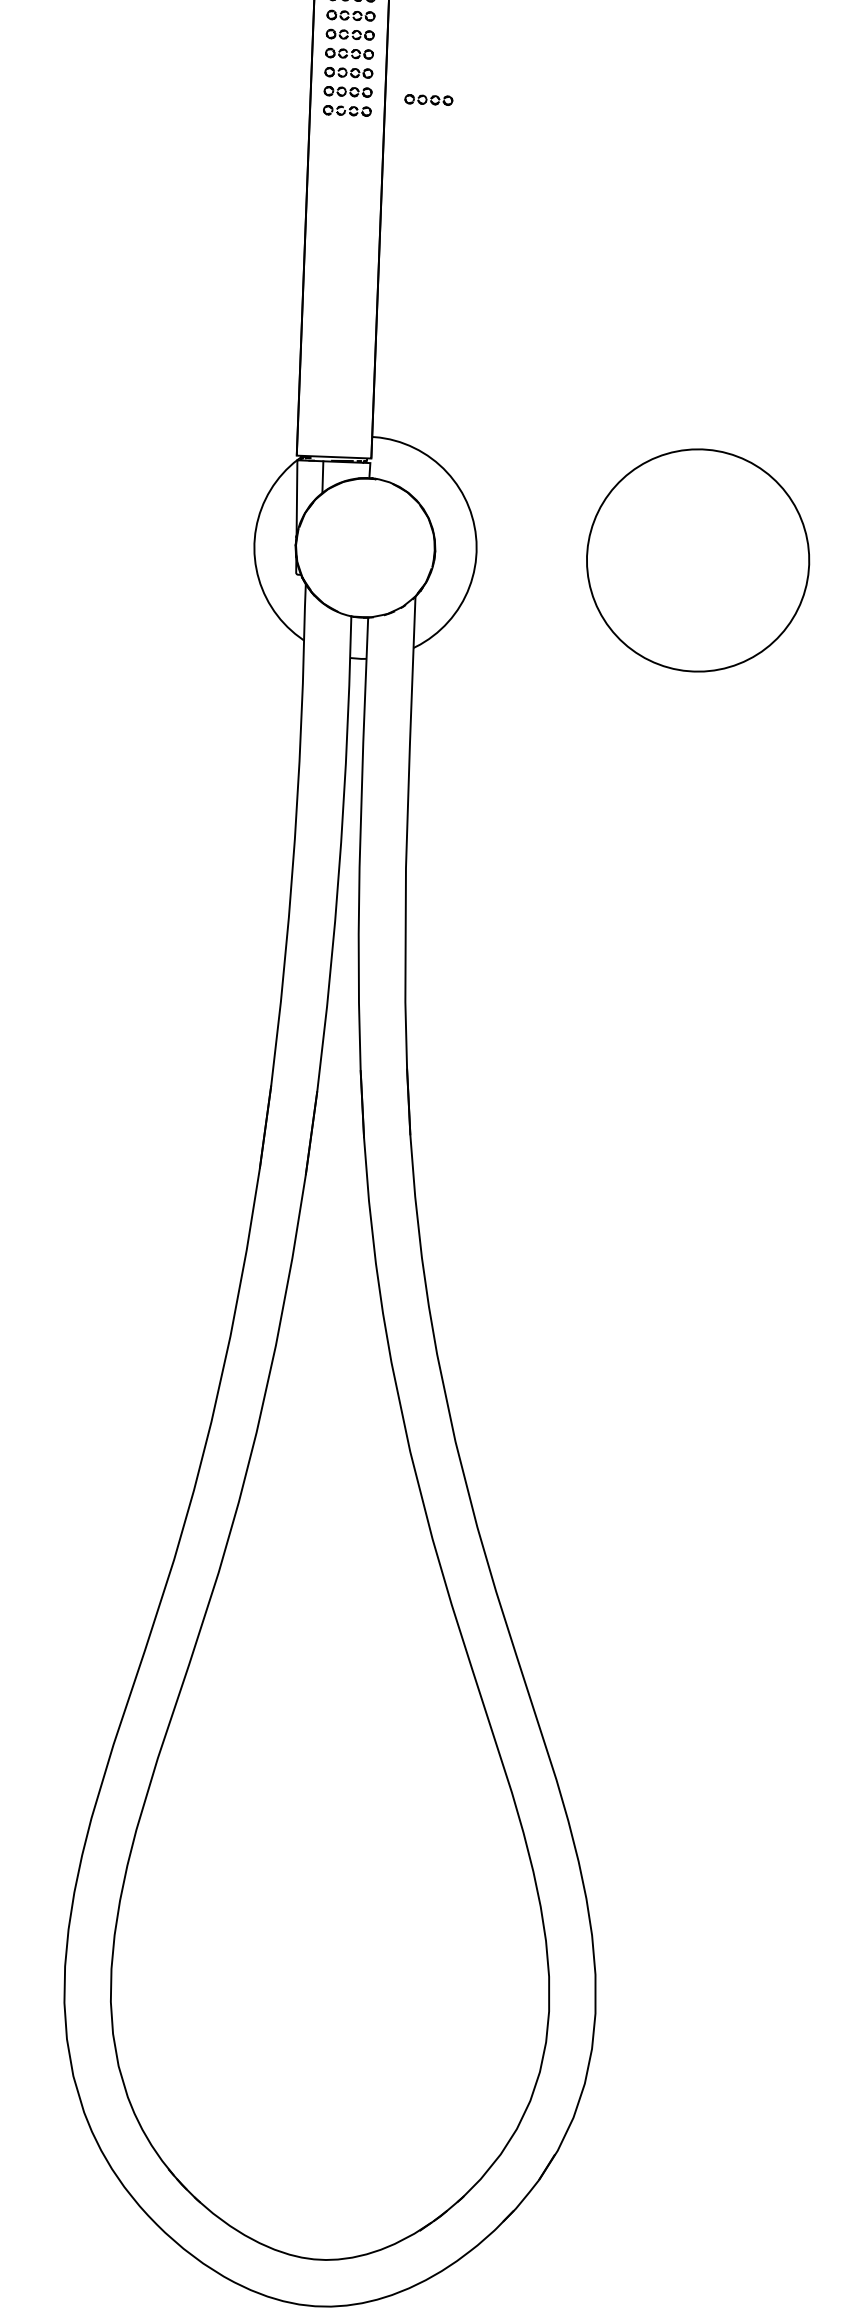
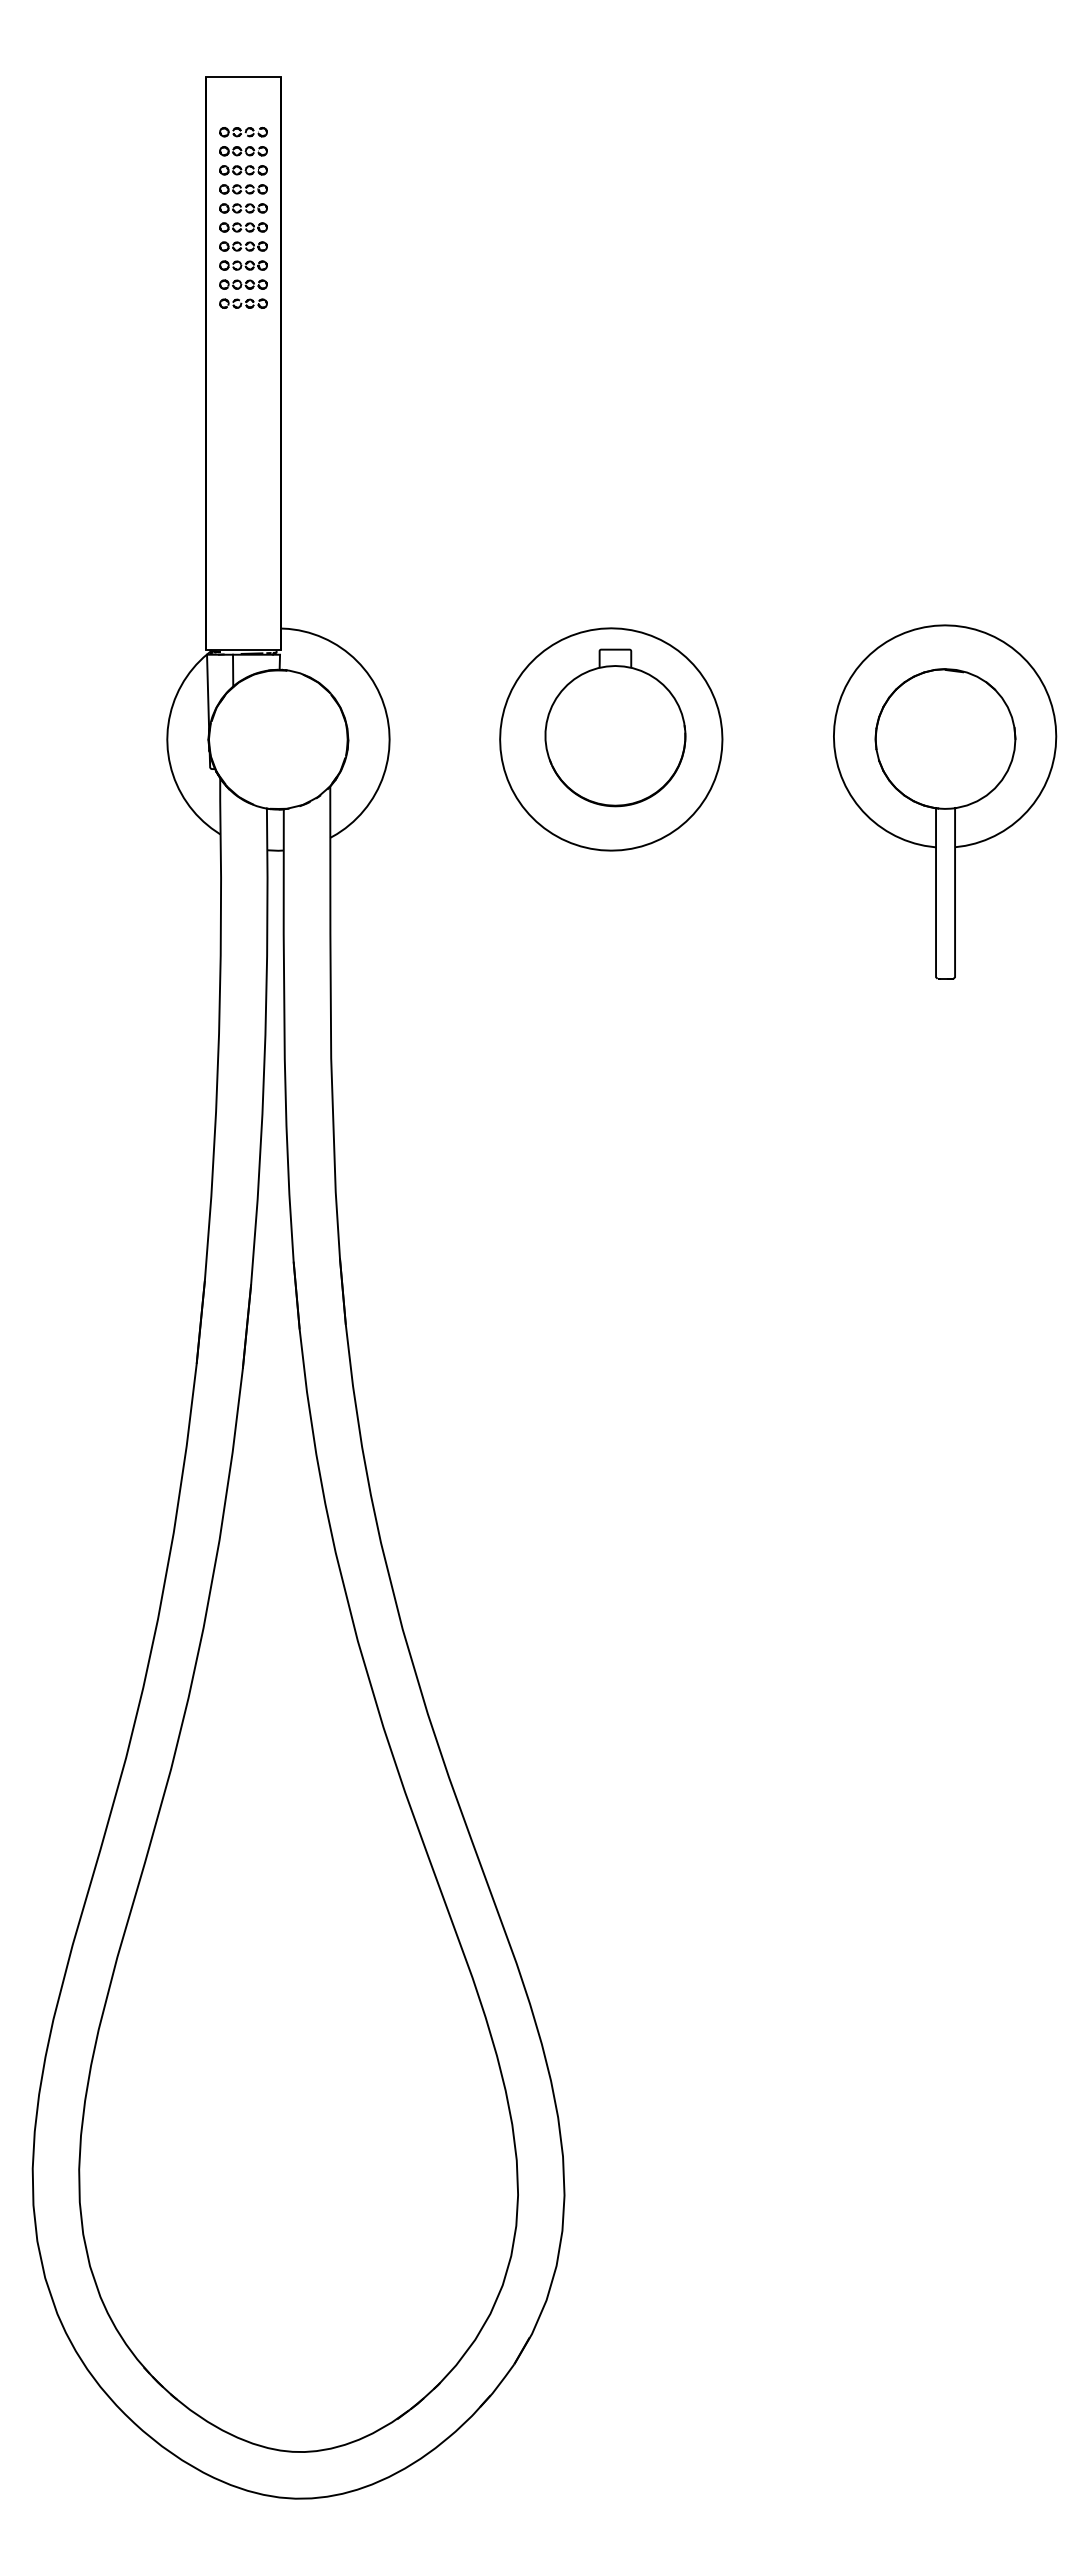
part: (428, 99) -> (324, 289), removed
part: (702, 548) -> (615, 727), added

